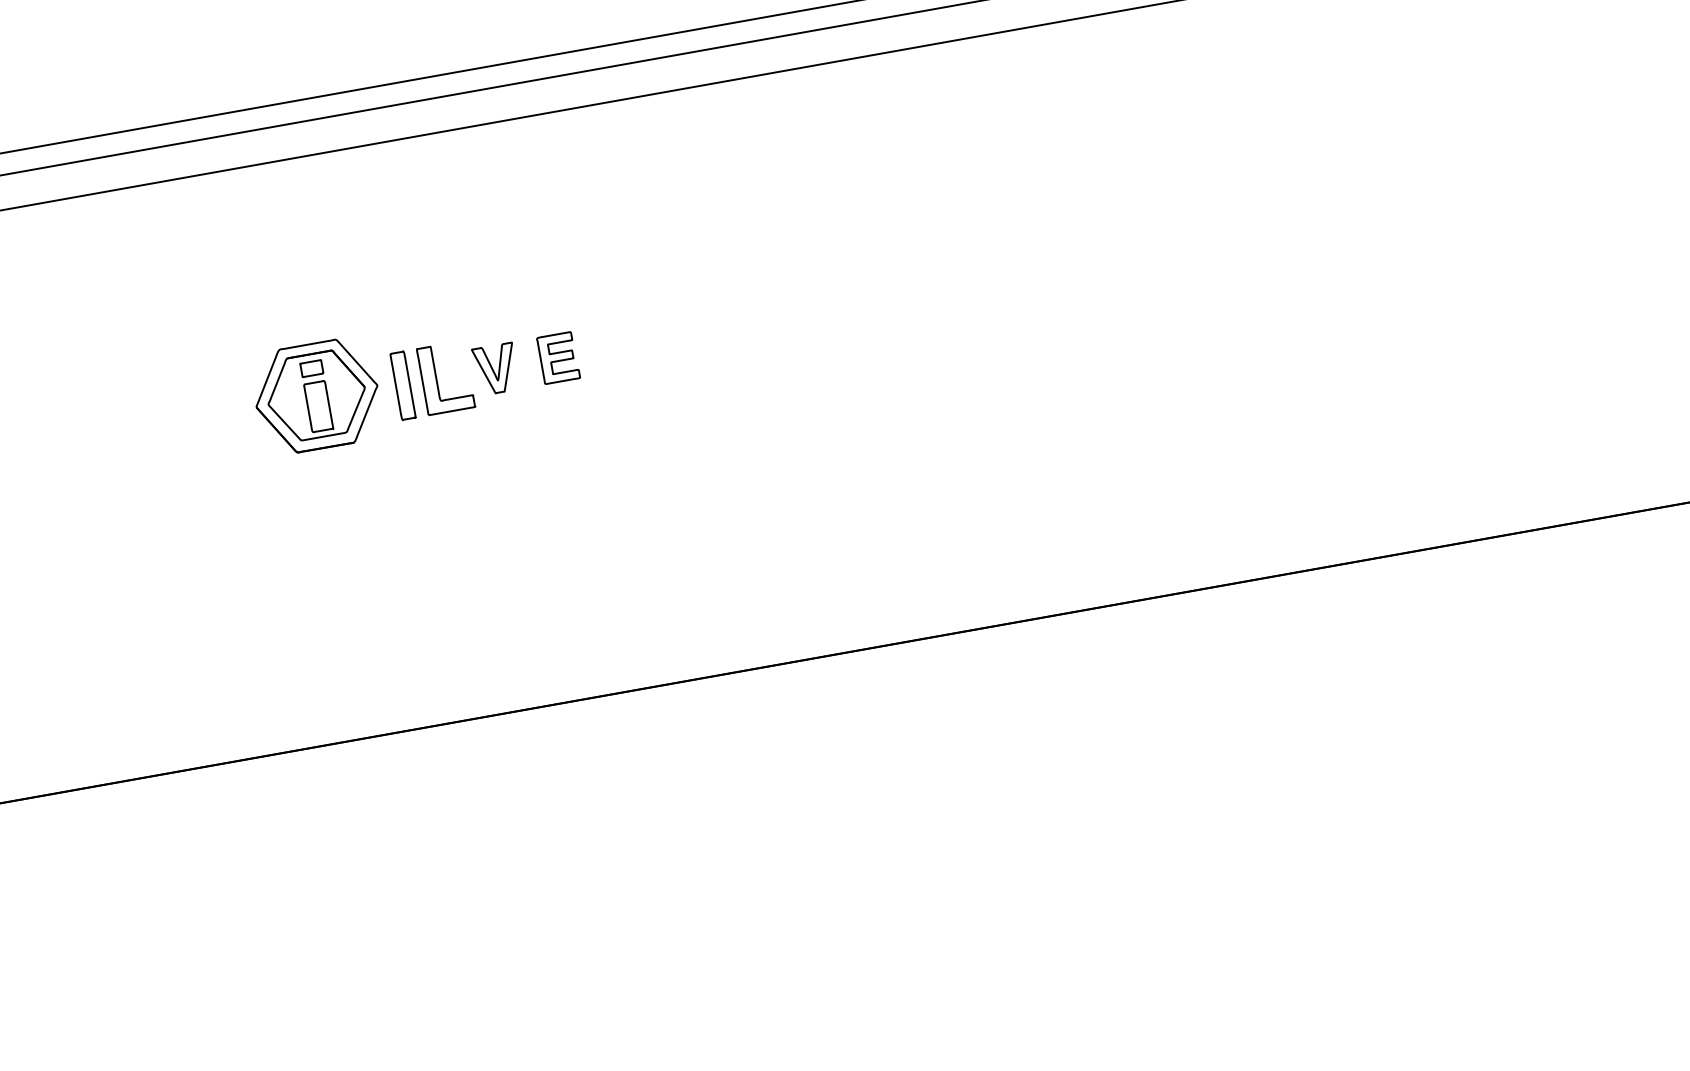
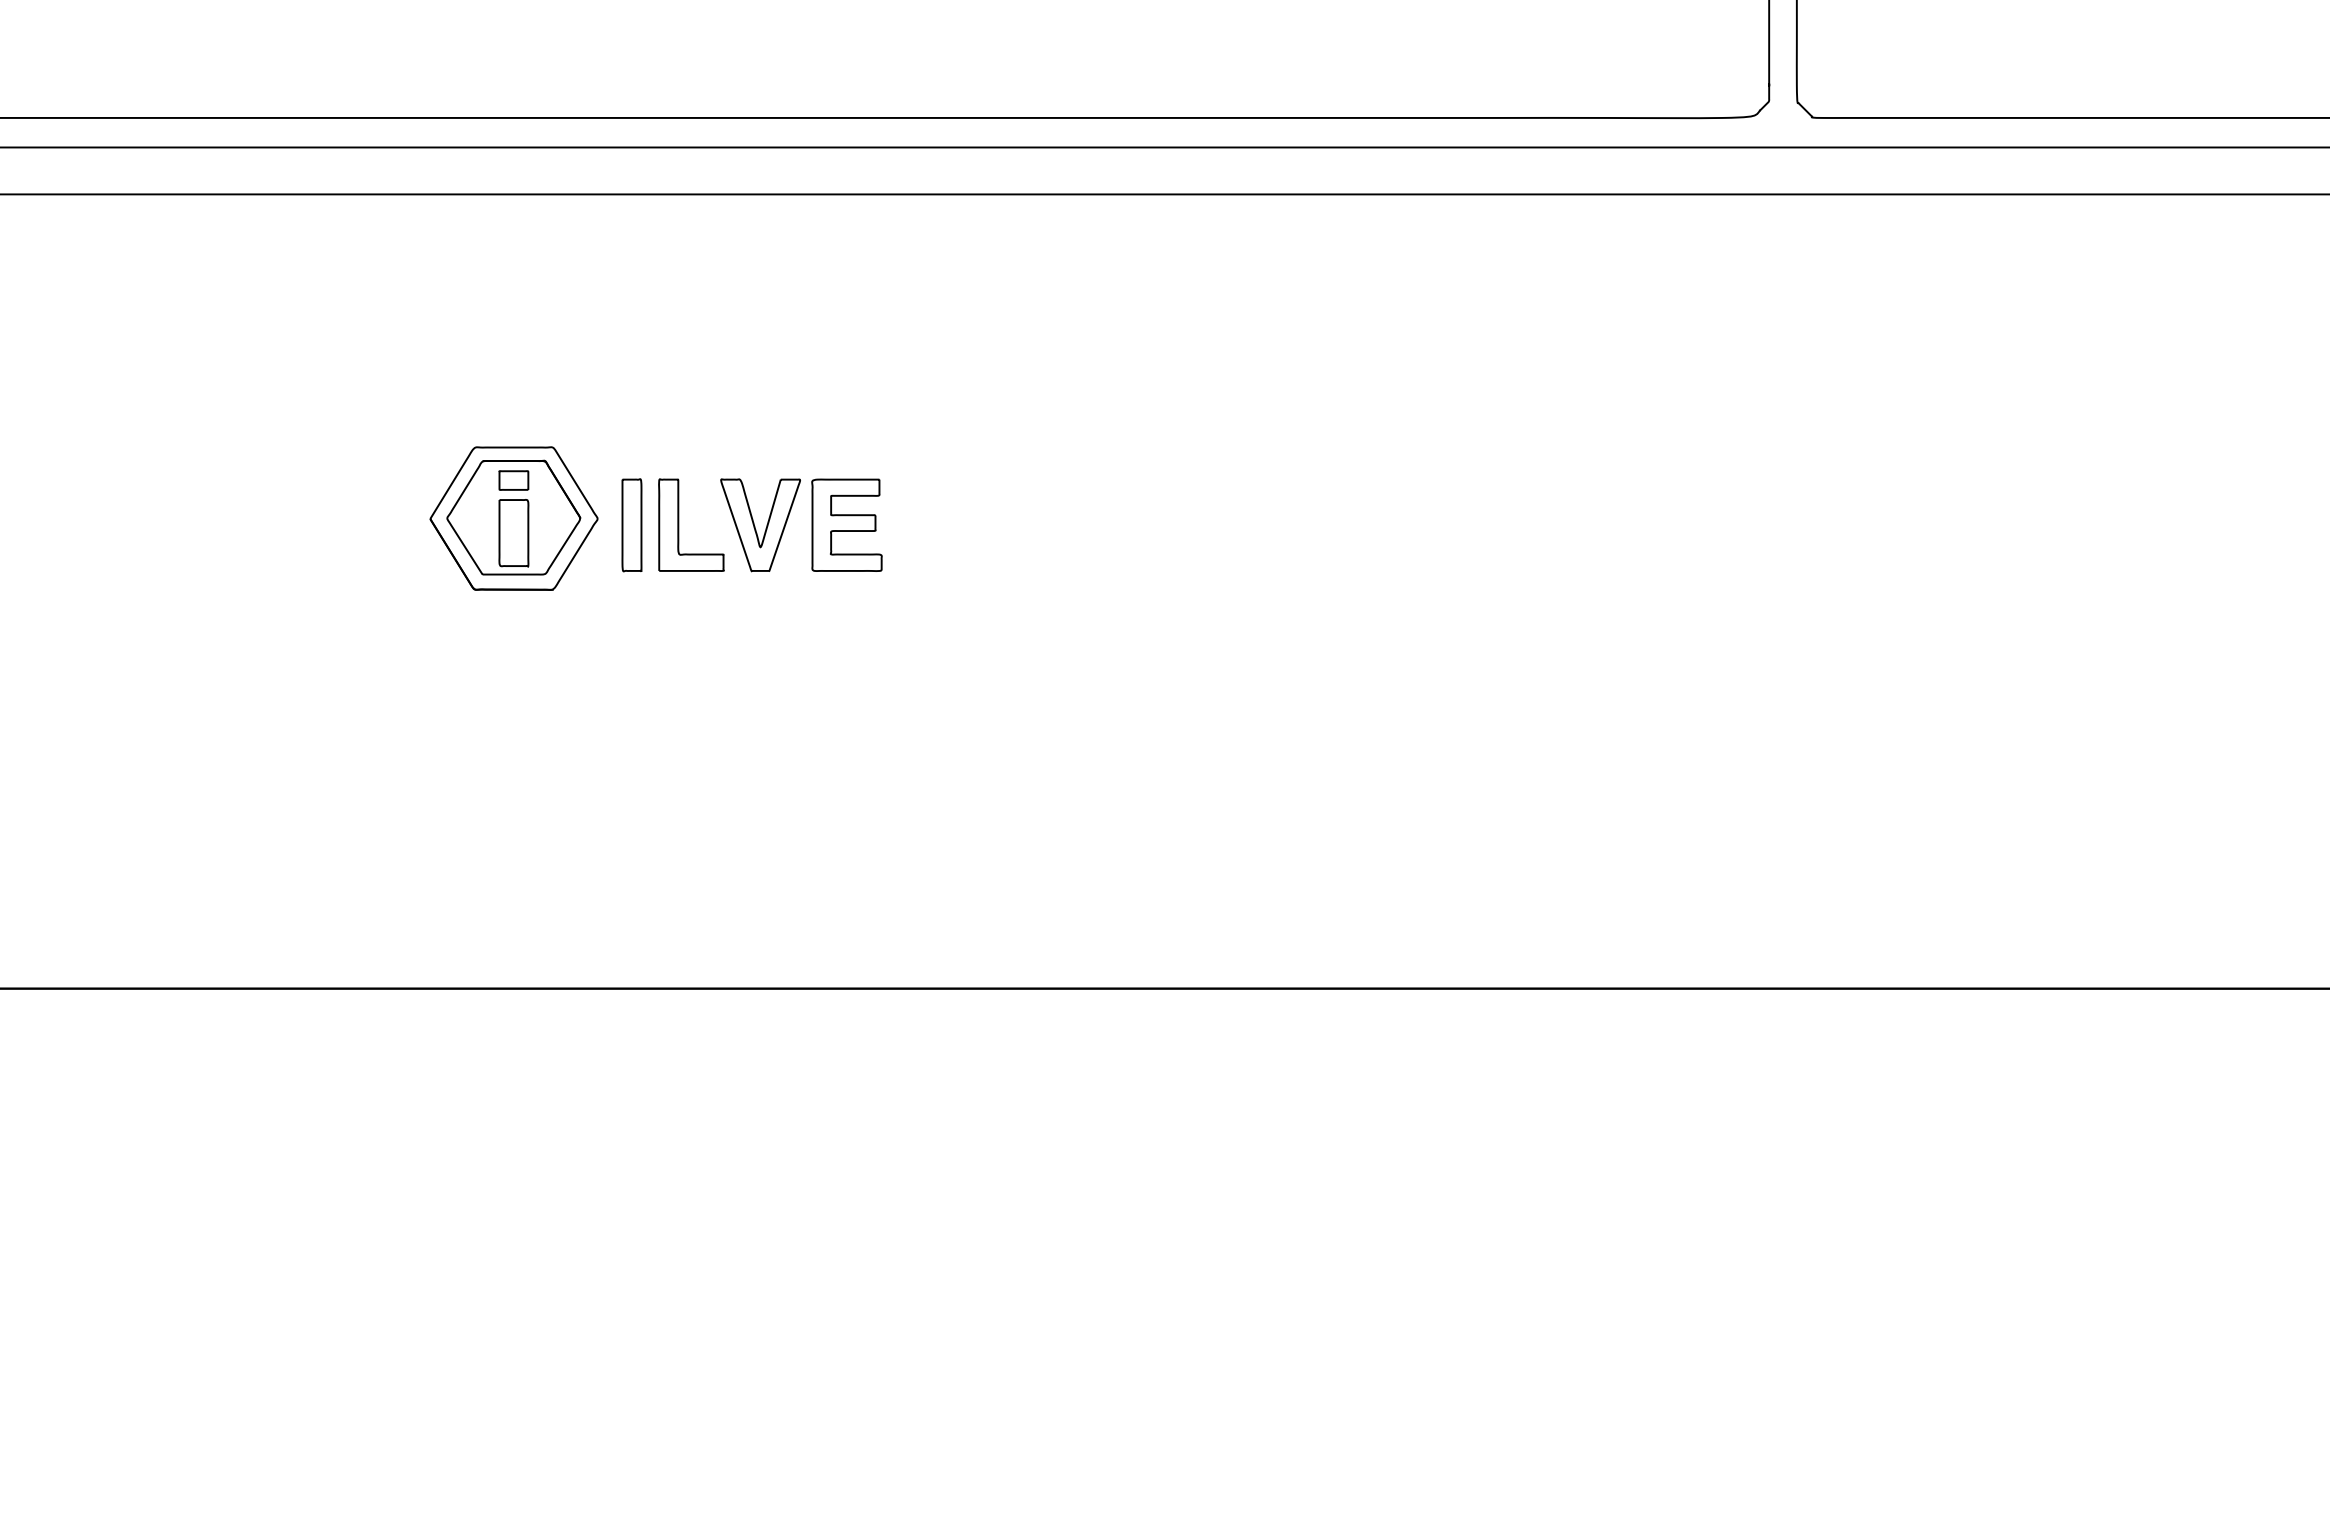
part: (558, 357) -> (846, 524), size x1.43
part: (496, 369) -> (760, 525), size x1.43

